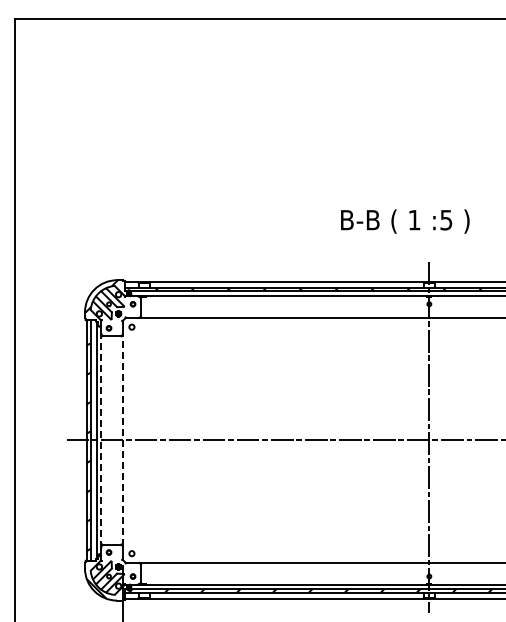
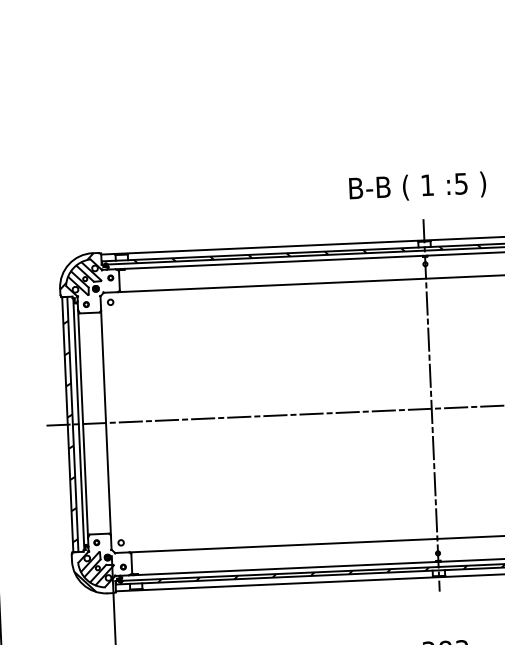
text: (405, 221) -> (417, 187), moved
line: (101, 439) -> (83, 423), dashed -> solid
line: (122, 440) -> (105, 423), dashed -> solid

